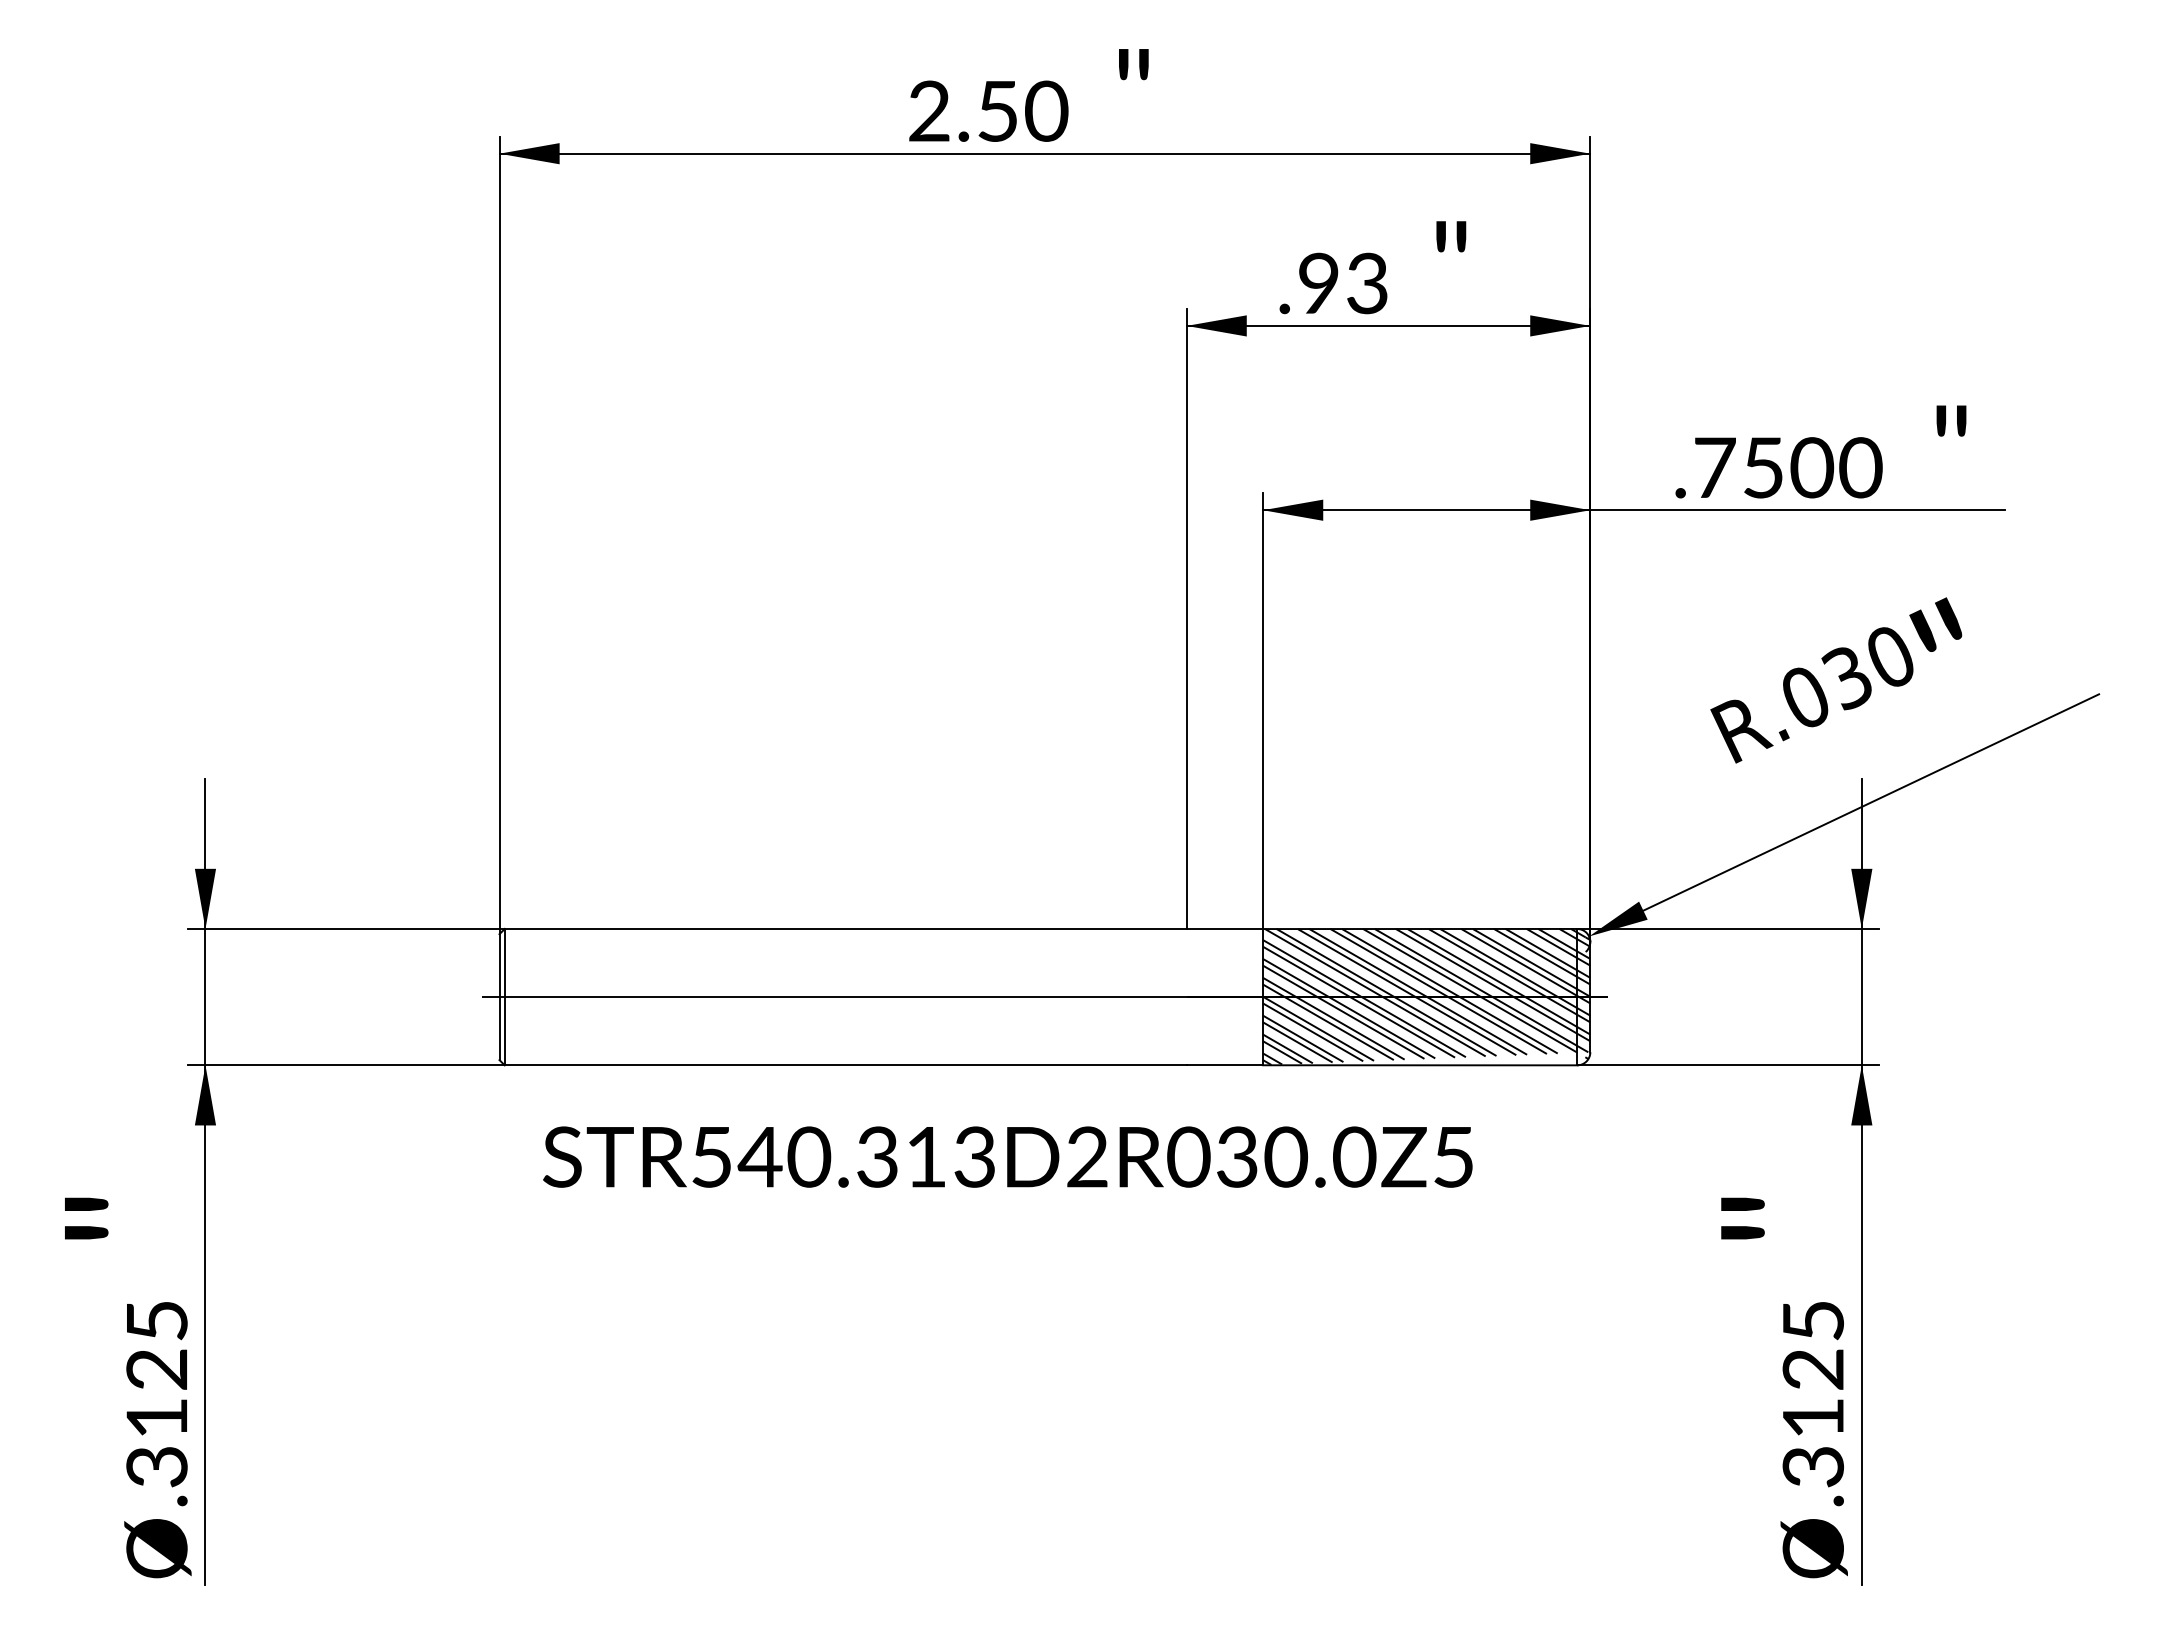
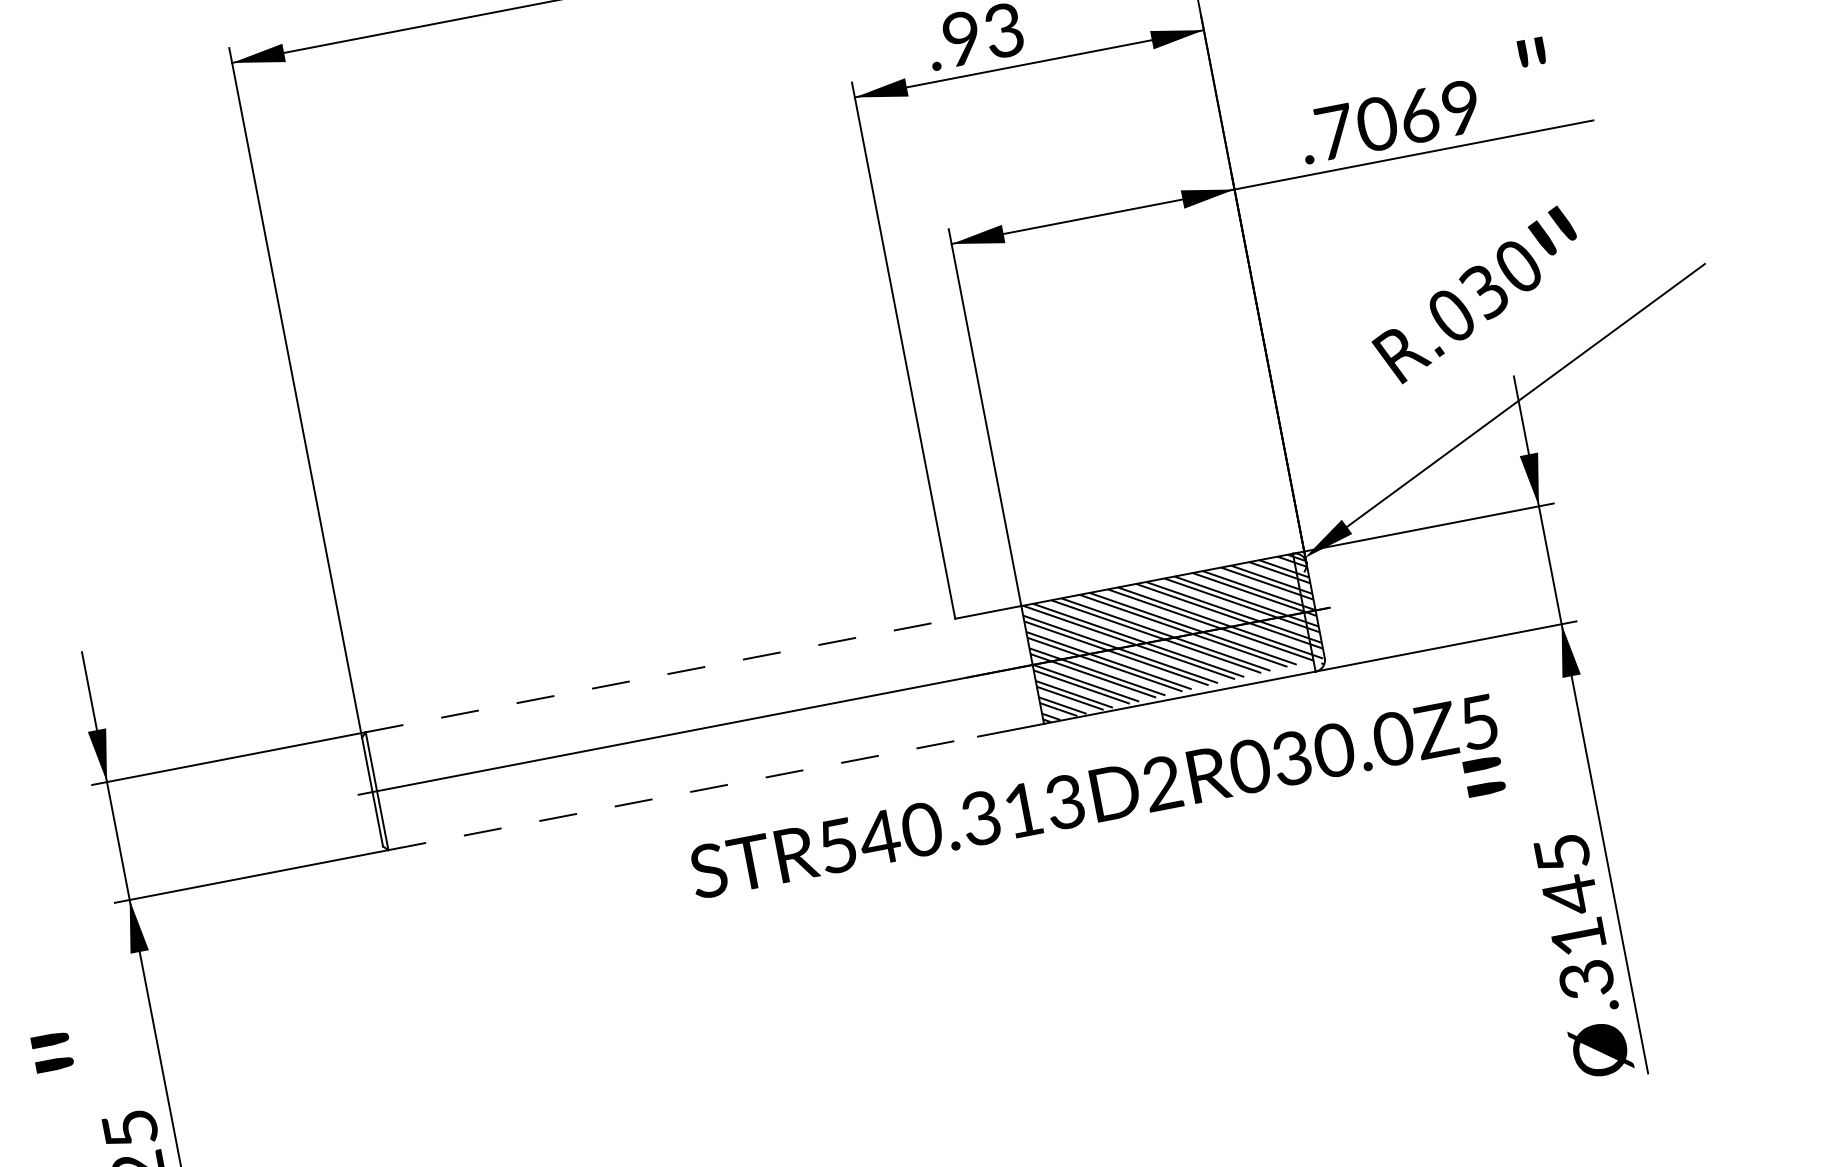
text: (1811, 467) -> (1418, 115), .7500 -> .7069
line: (845, 928) -> (660, 675), solid -> dashed
line: (845, 1065) -> (683, 793), solid -> dashed
text: (1007, 1156) -> (1093, 796), moved
text: (1812, 1369) -> (1569, 895), .3125 -> .3145

